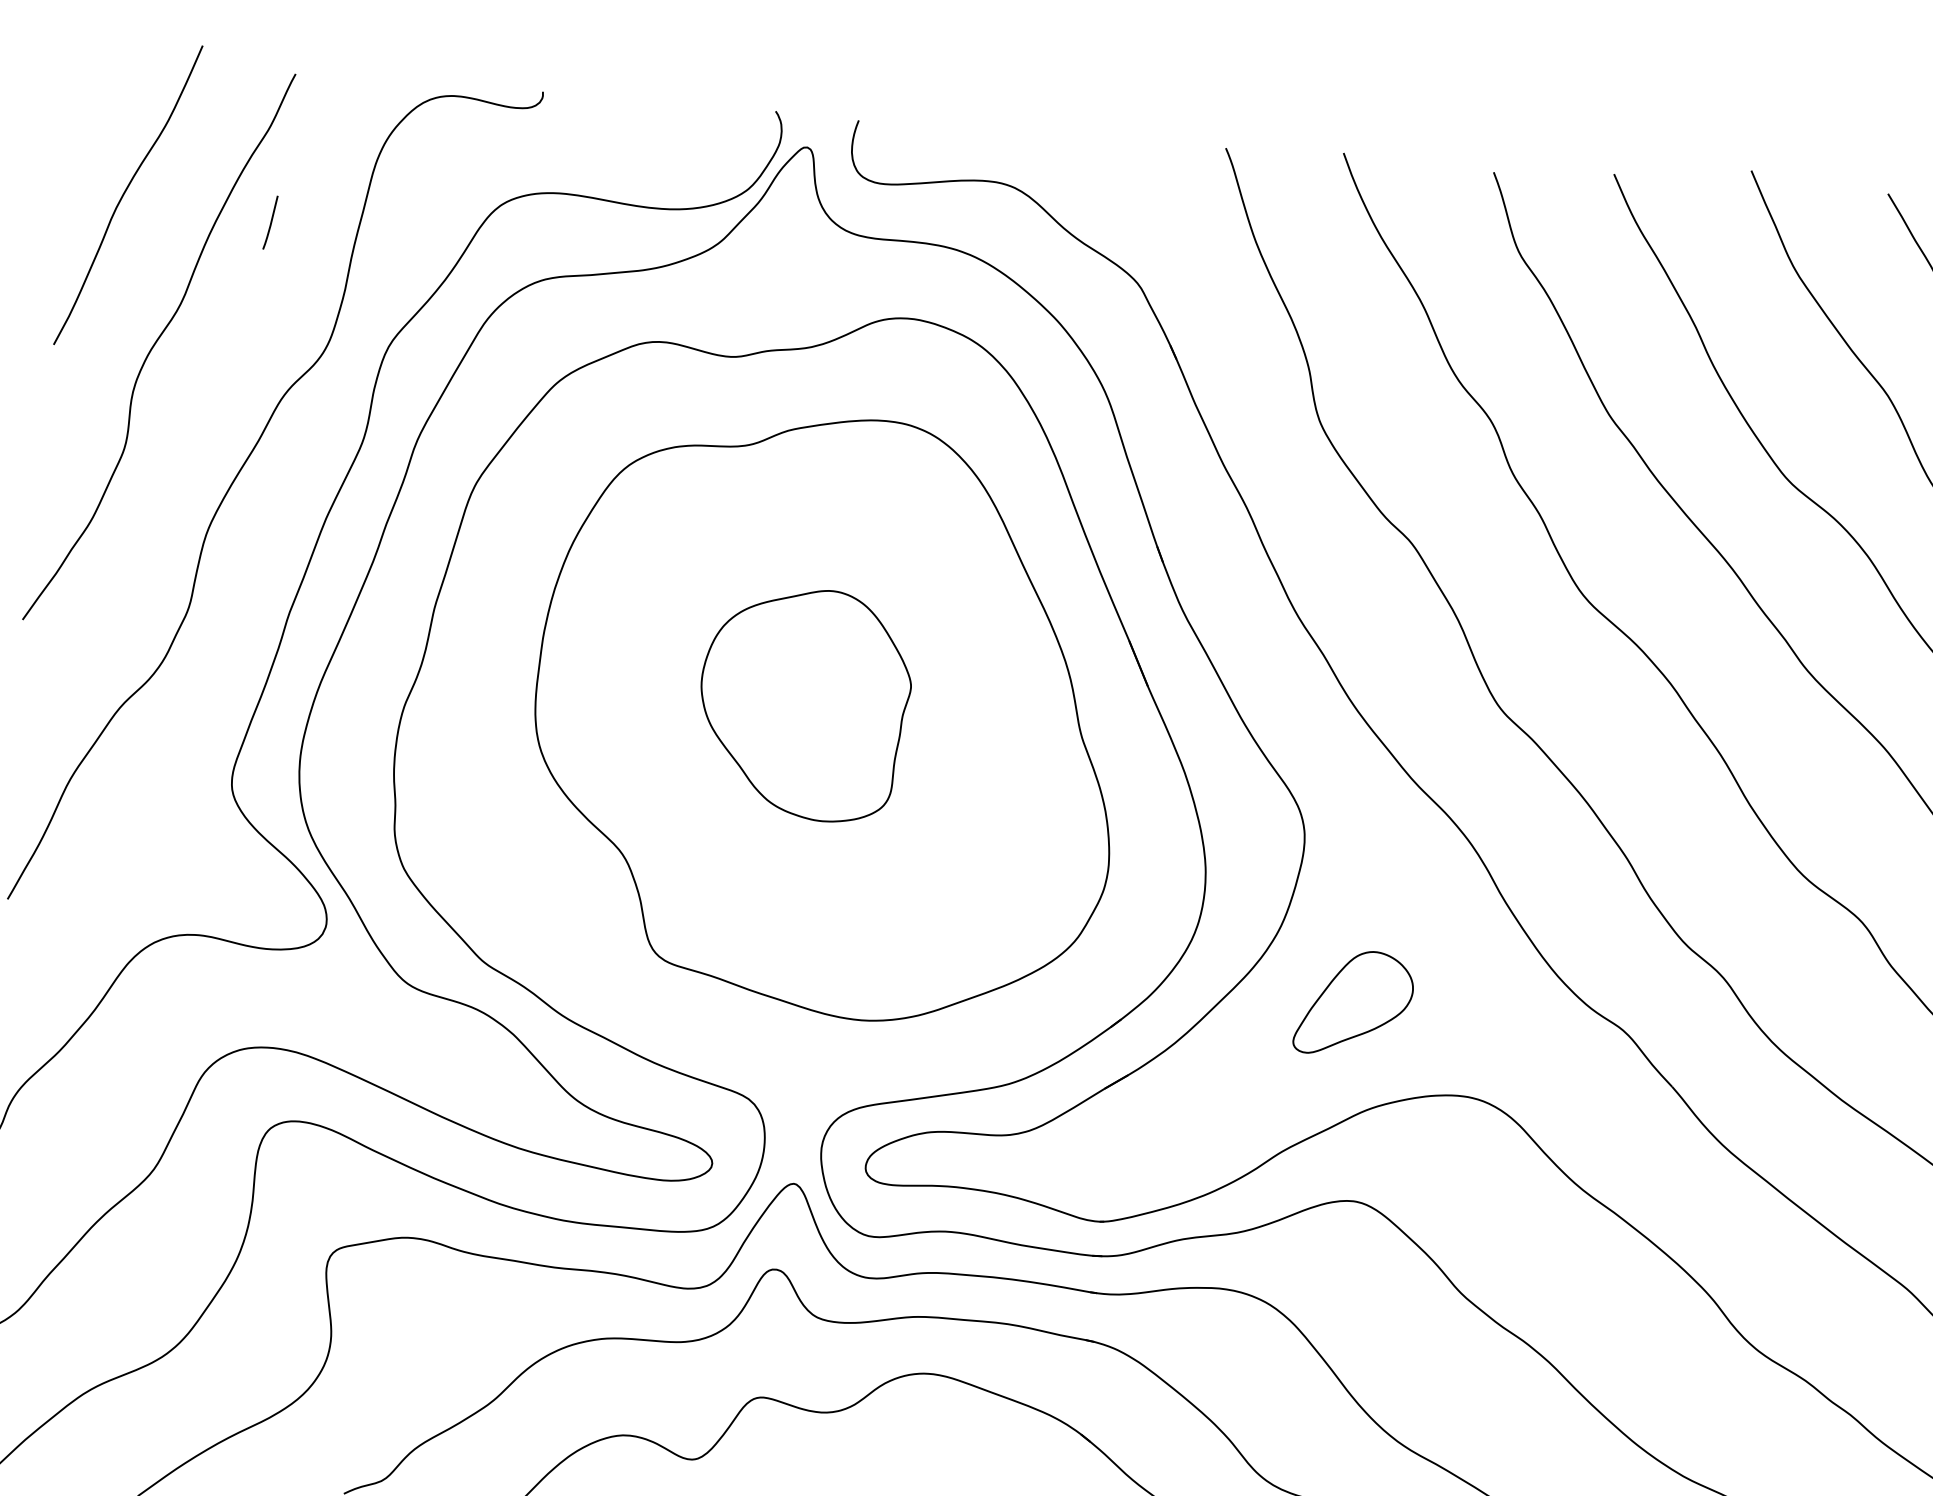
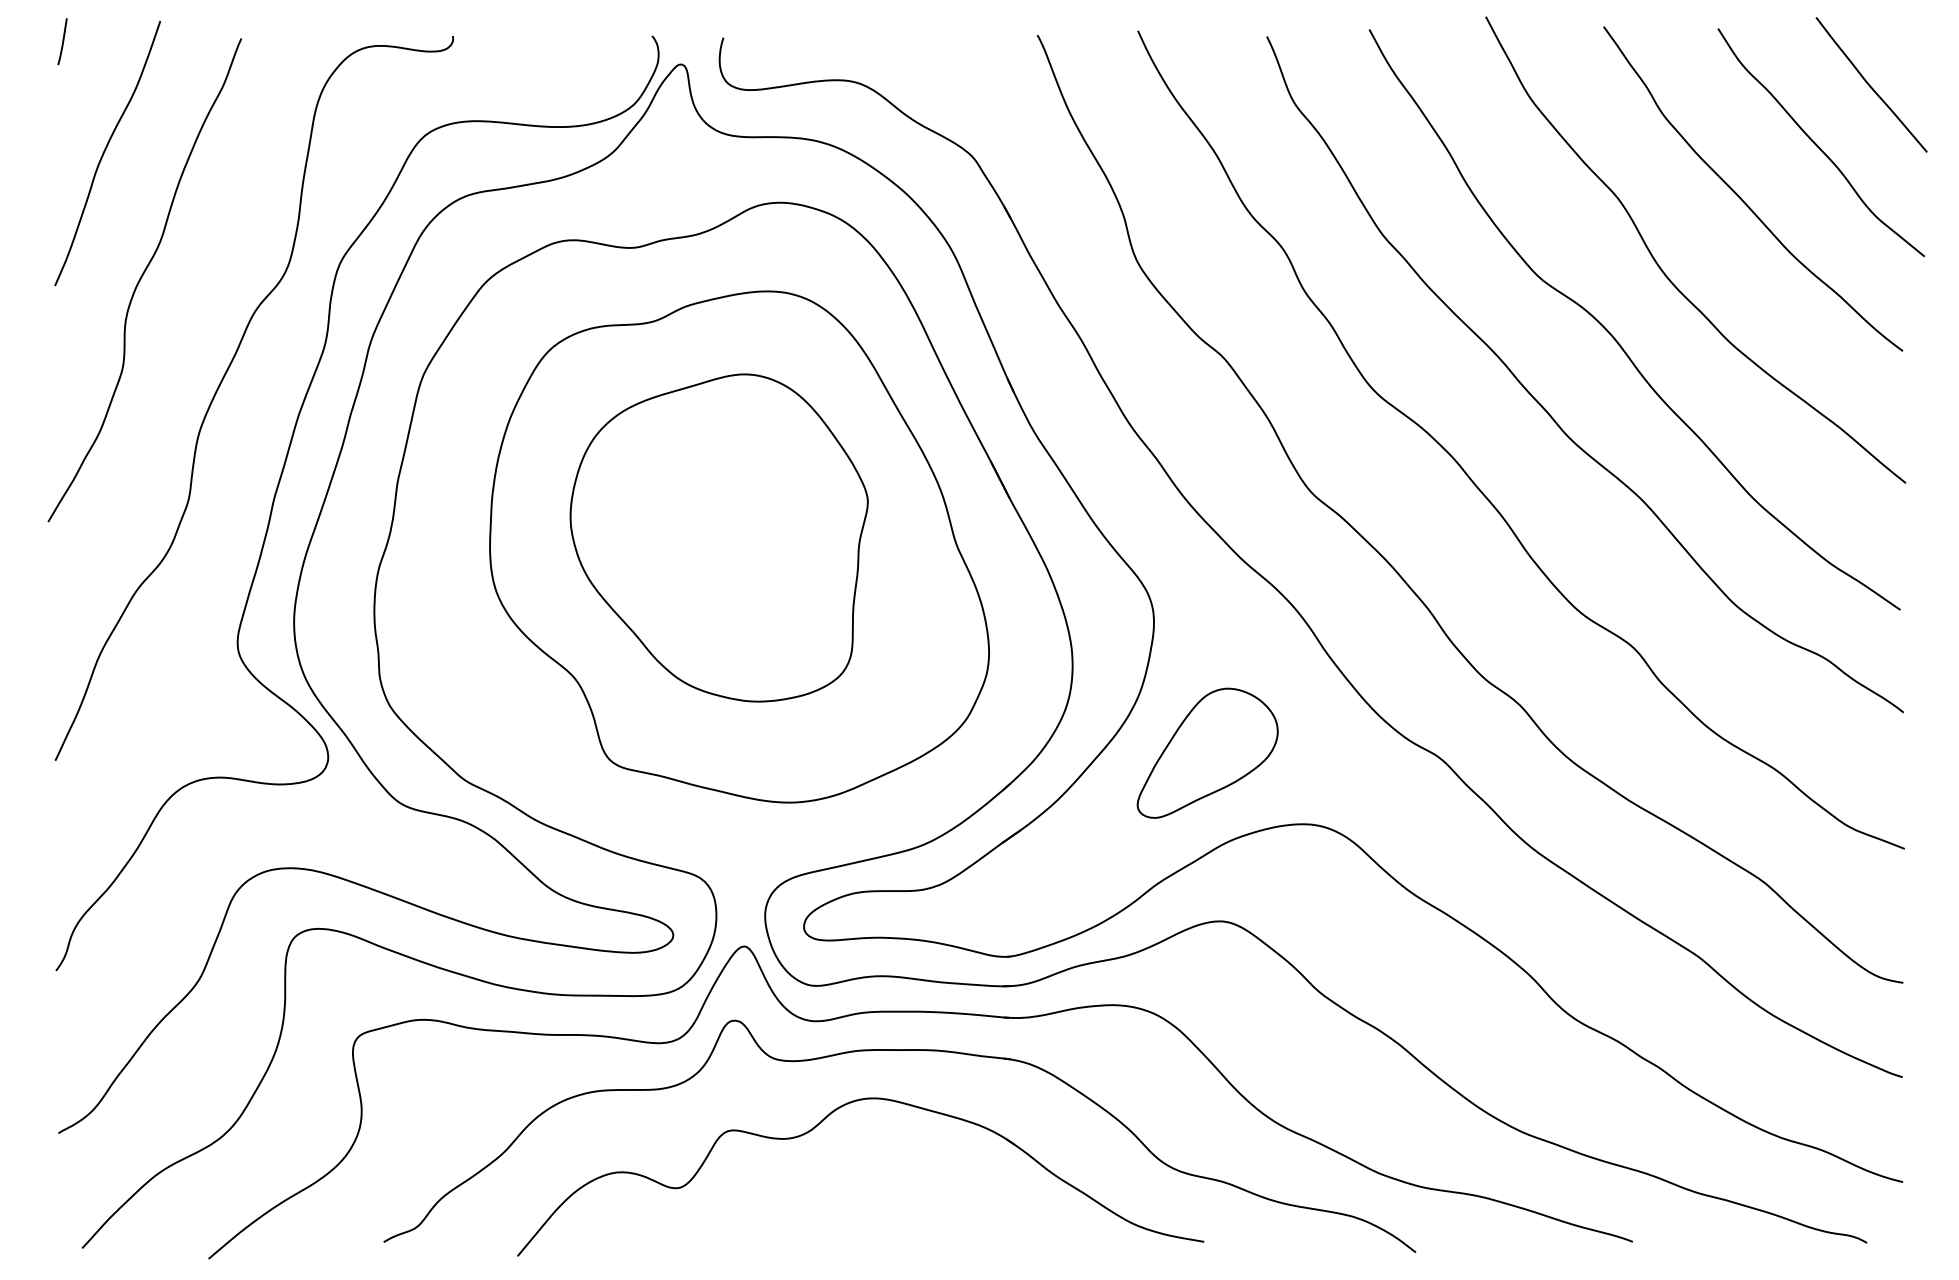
line: (270, 222) -> (62, 41), moved
part: (804, 703) -> (718, 537), size x1.67
part: (1354, 1002) -> (1207, 752), size x1.43

